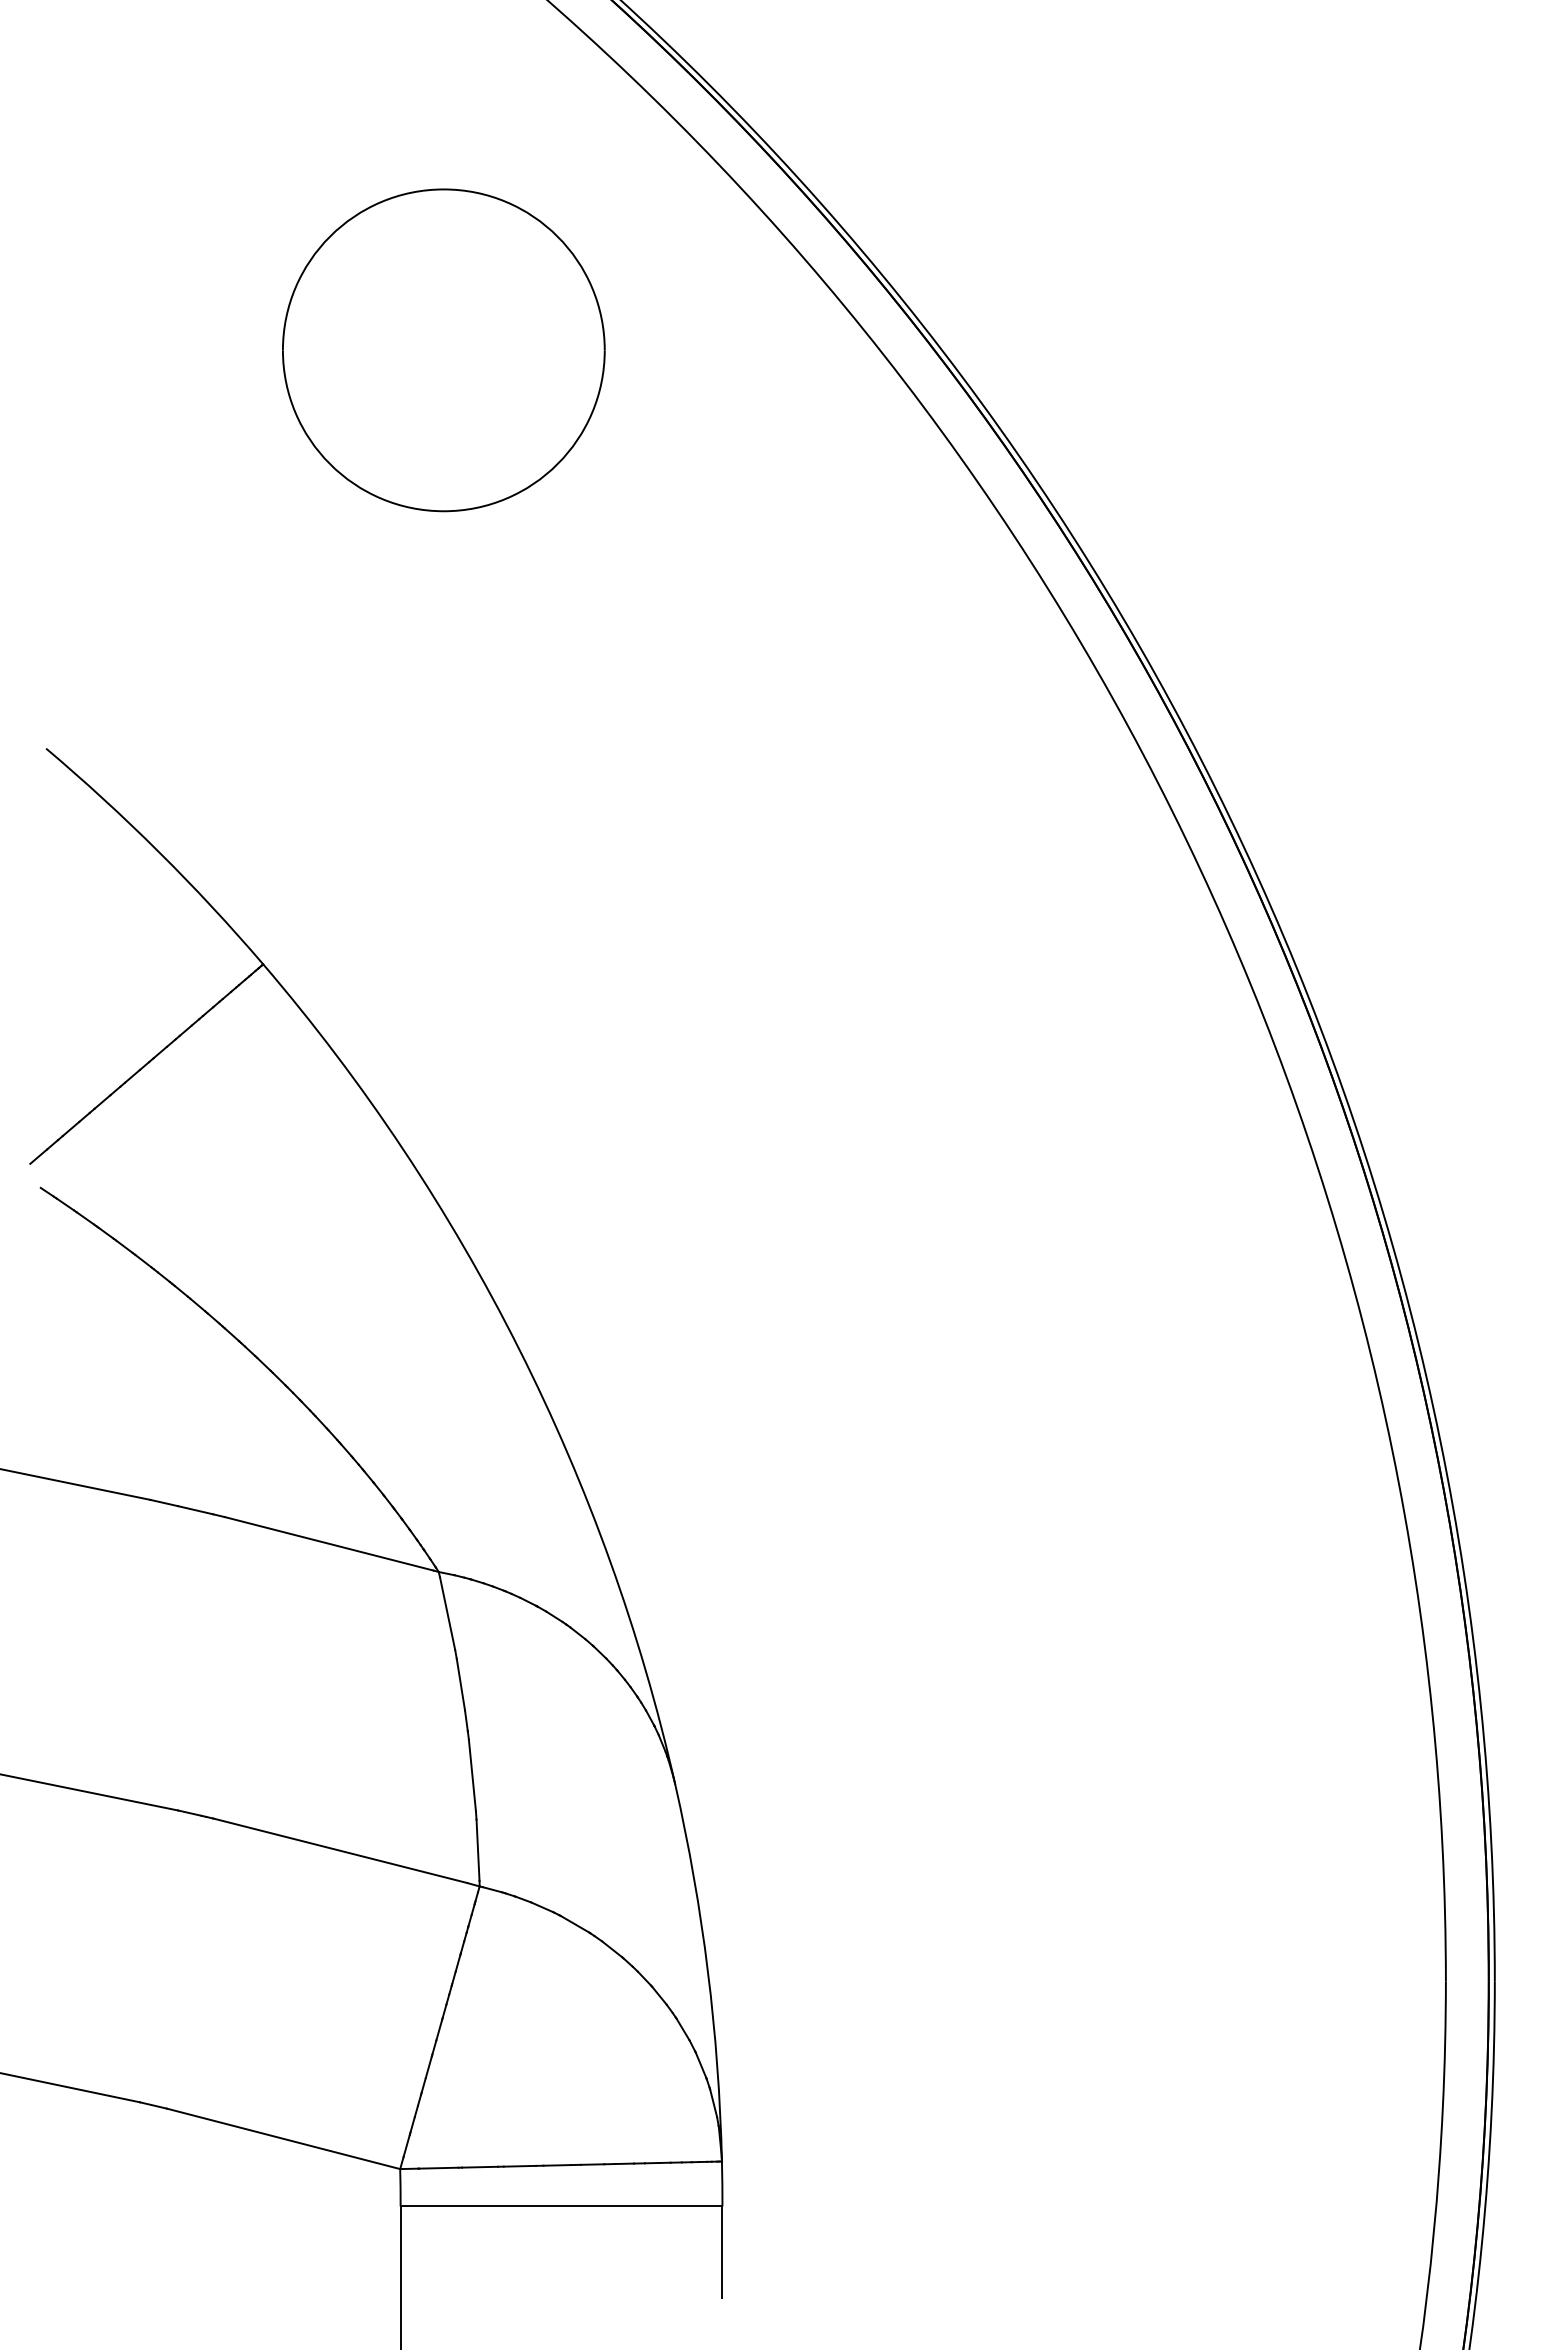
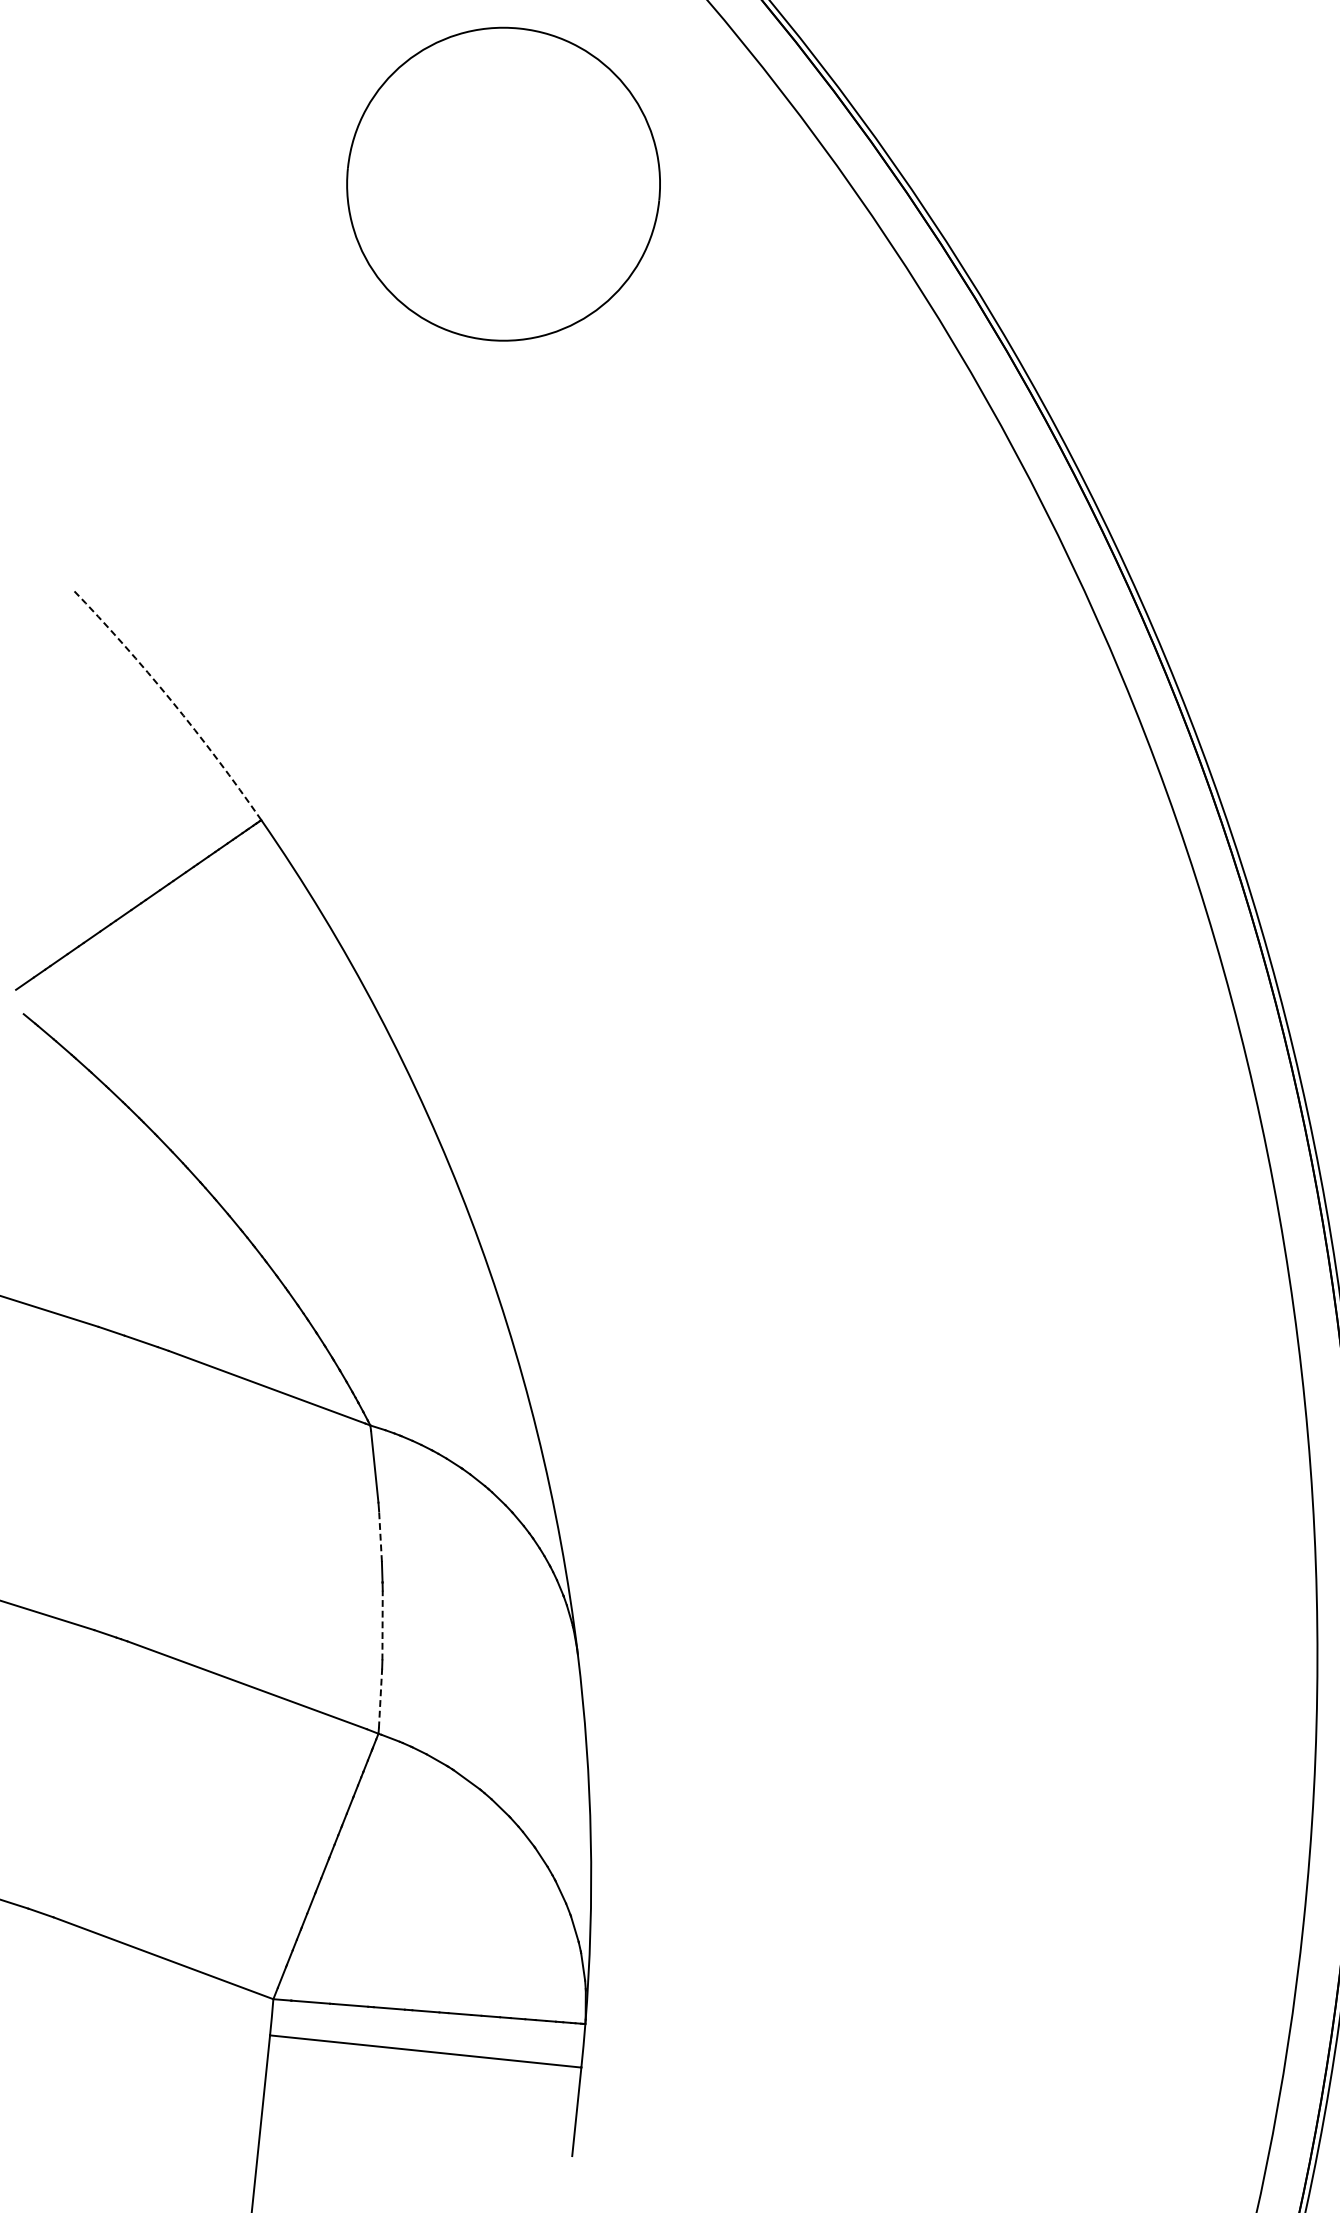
part: (443, 350) -> (503, 184), moved
arc: (159, 852) -> (172, 701), solid -> dashed
line: (460, 1684) -> (380, 1536), solid -> dashed
line: (472, 1775) -> (382, 1625), solid -> dashed
line: (478, 1850) -> (380, 1698), solid -> dashed

